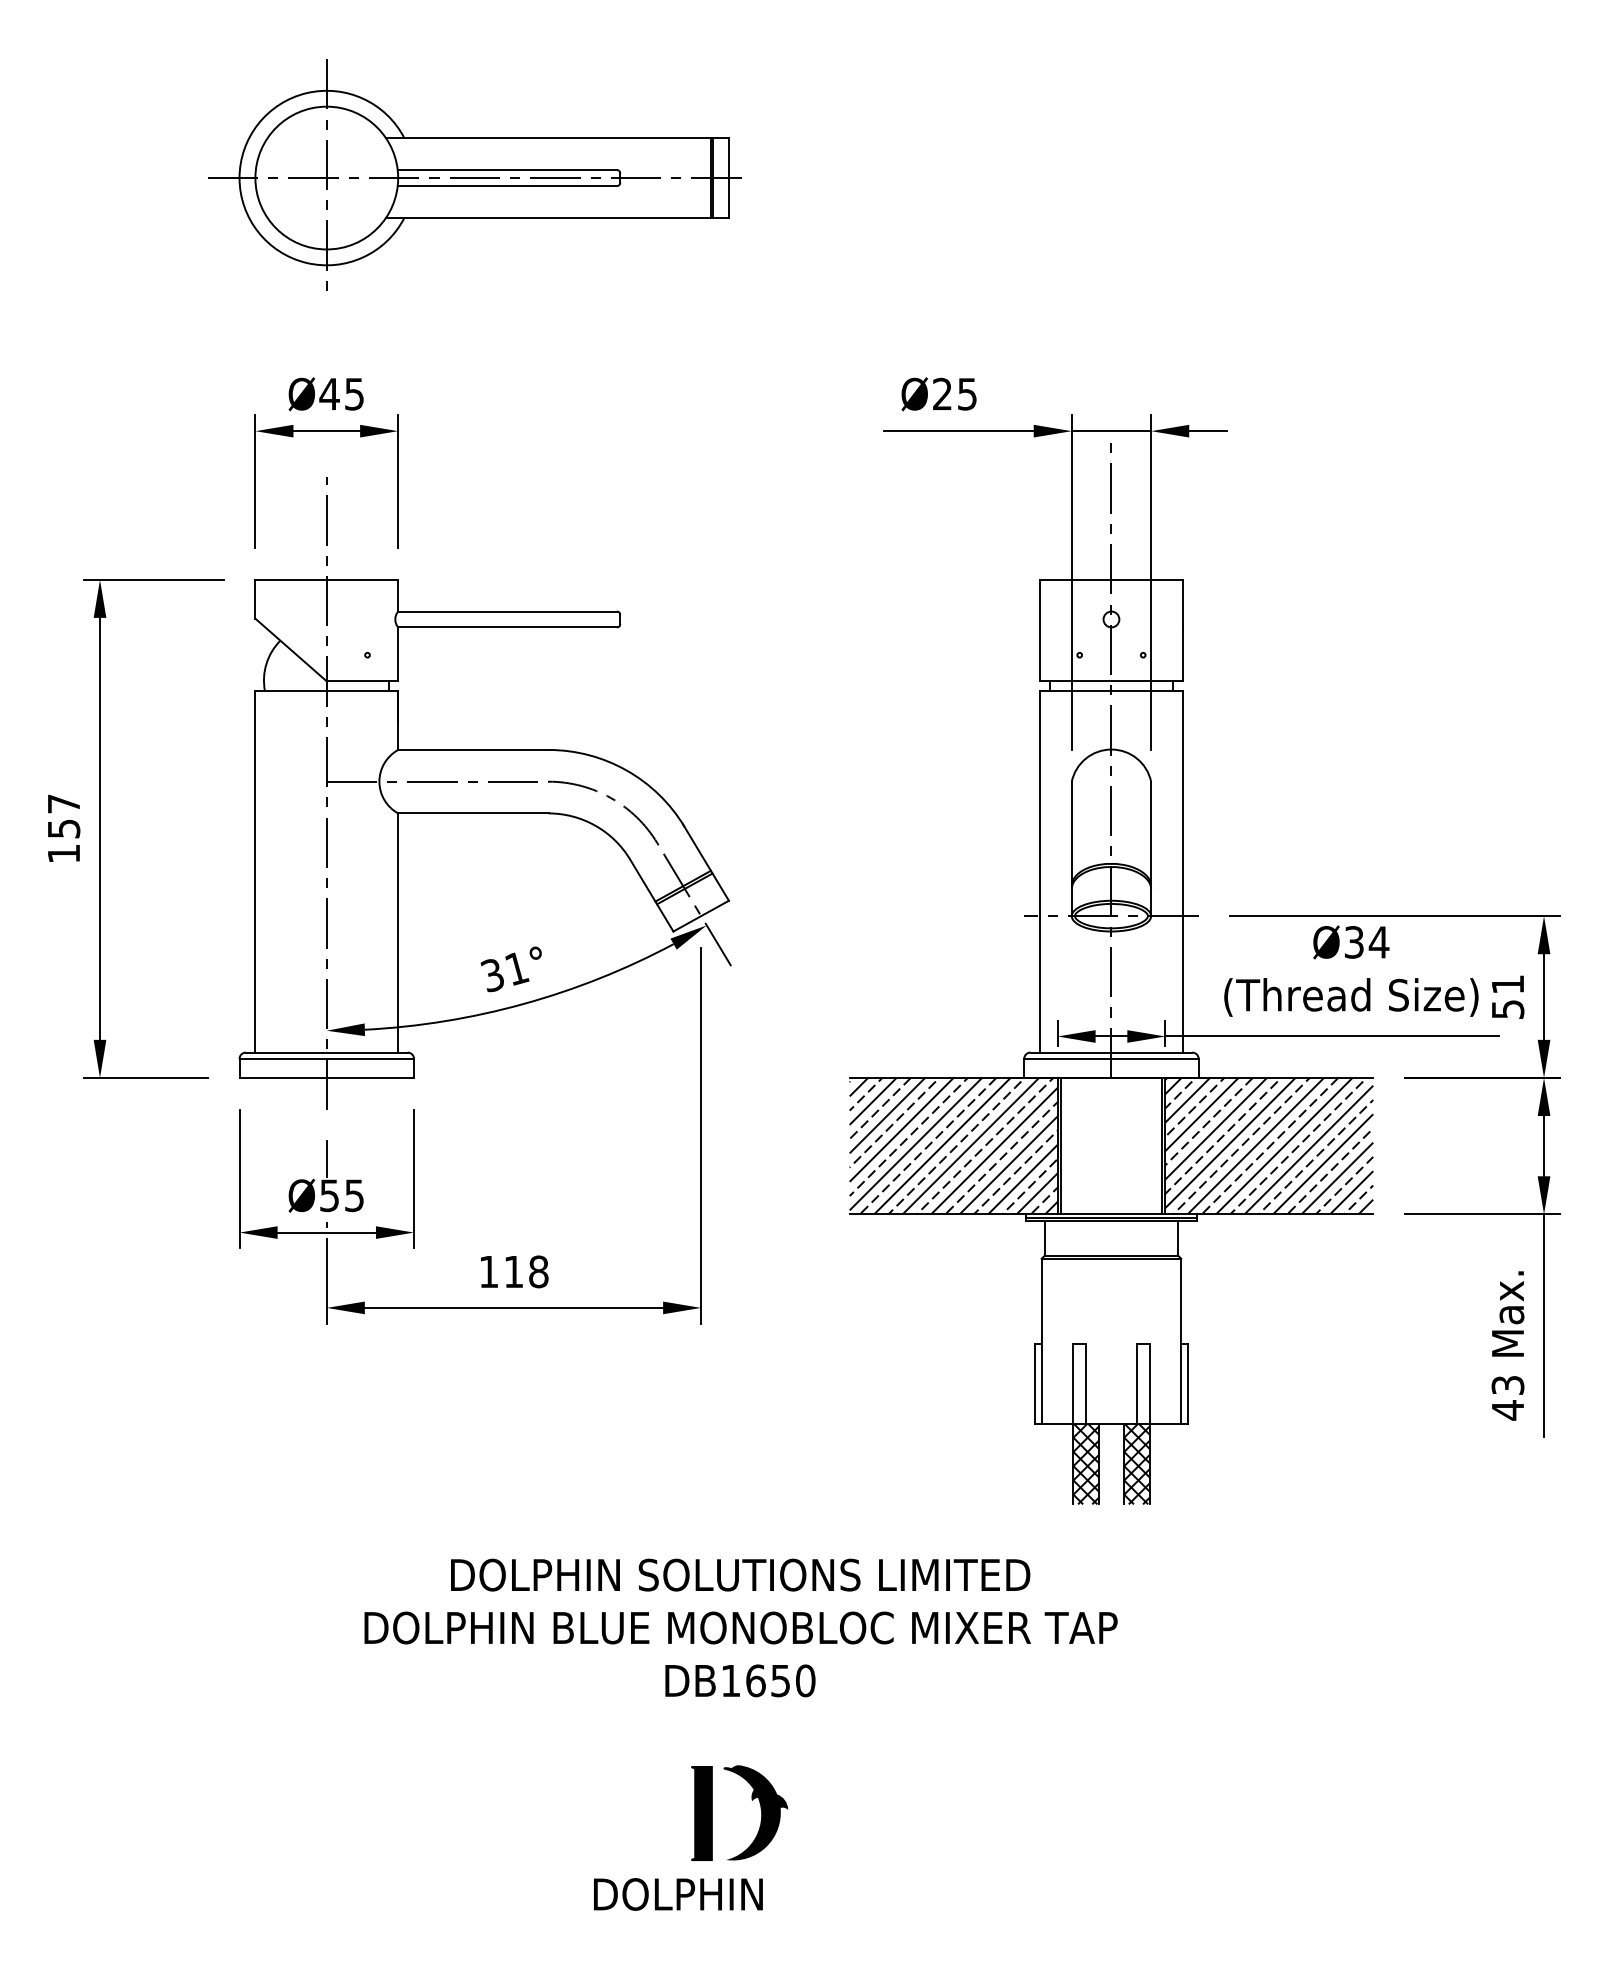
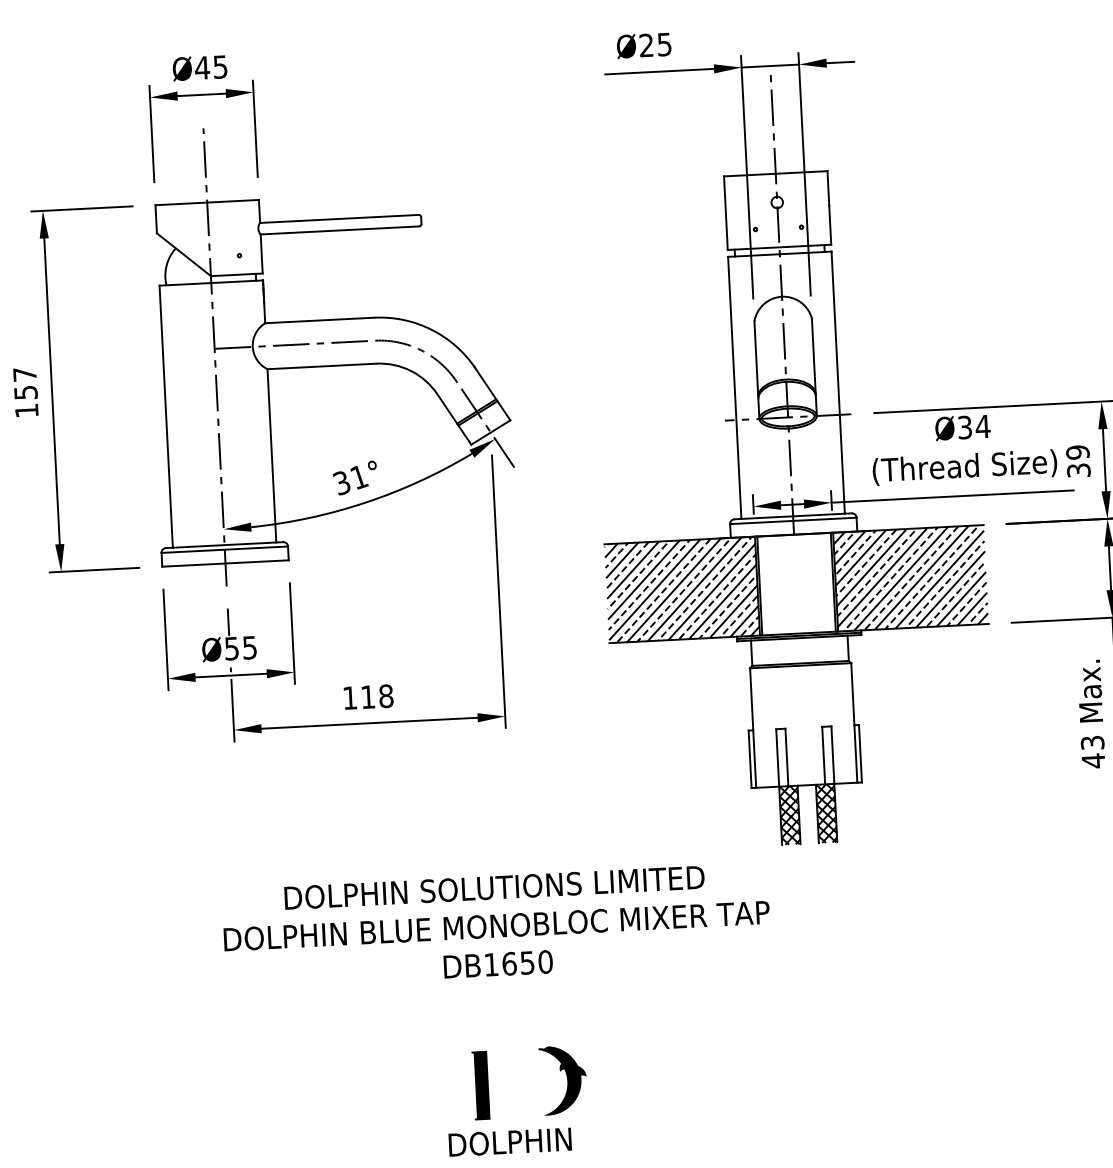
text: (1507, 996) -> (1078, 461), 51 -> 39
text: (740, 1627) -> (496, 925), moved
part: (701, 1813) -> (480, 1085), moved

